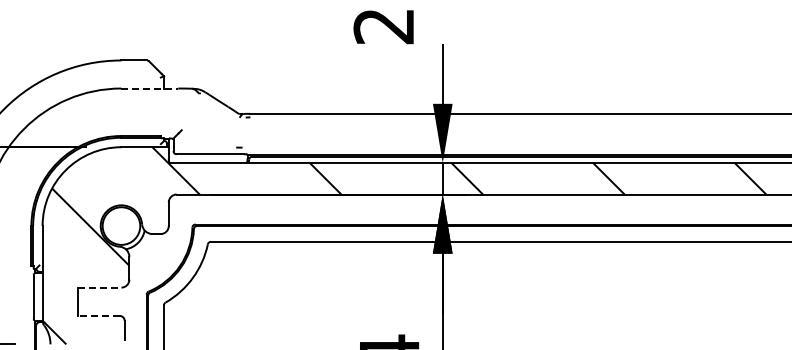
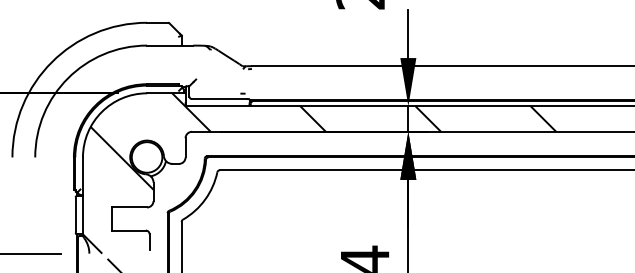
line: (150, 88) -> (170, 45), dashed -> solid
line: (99, 287) -> (129, 207), dashed -> solid
line: (98, 315) -> (128, 230), dashed -> solid

